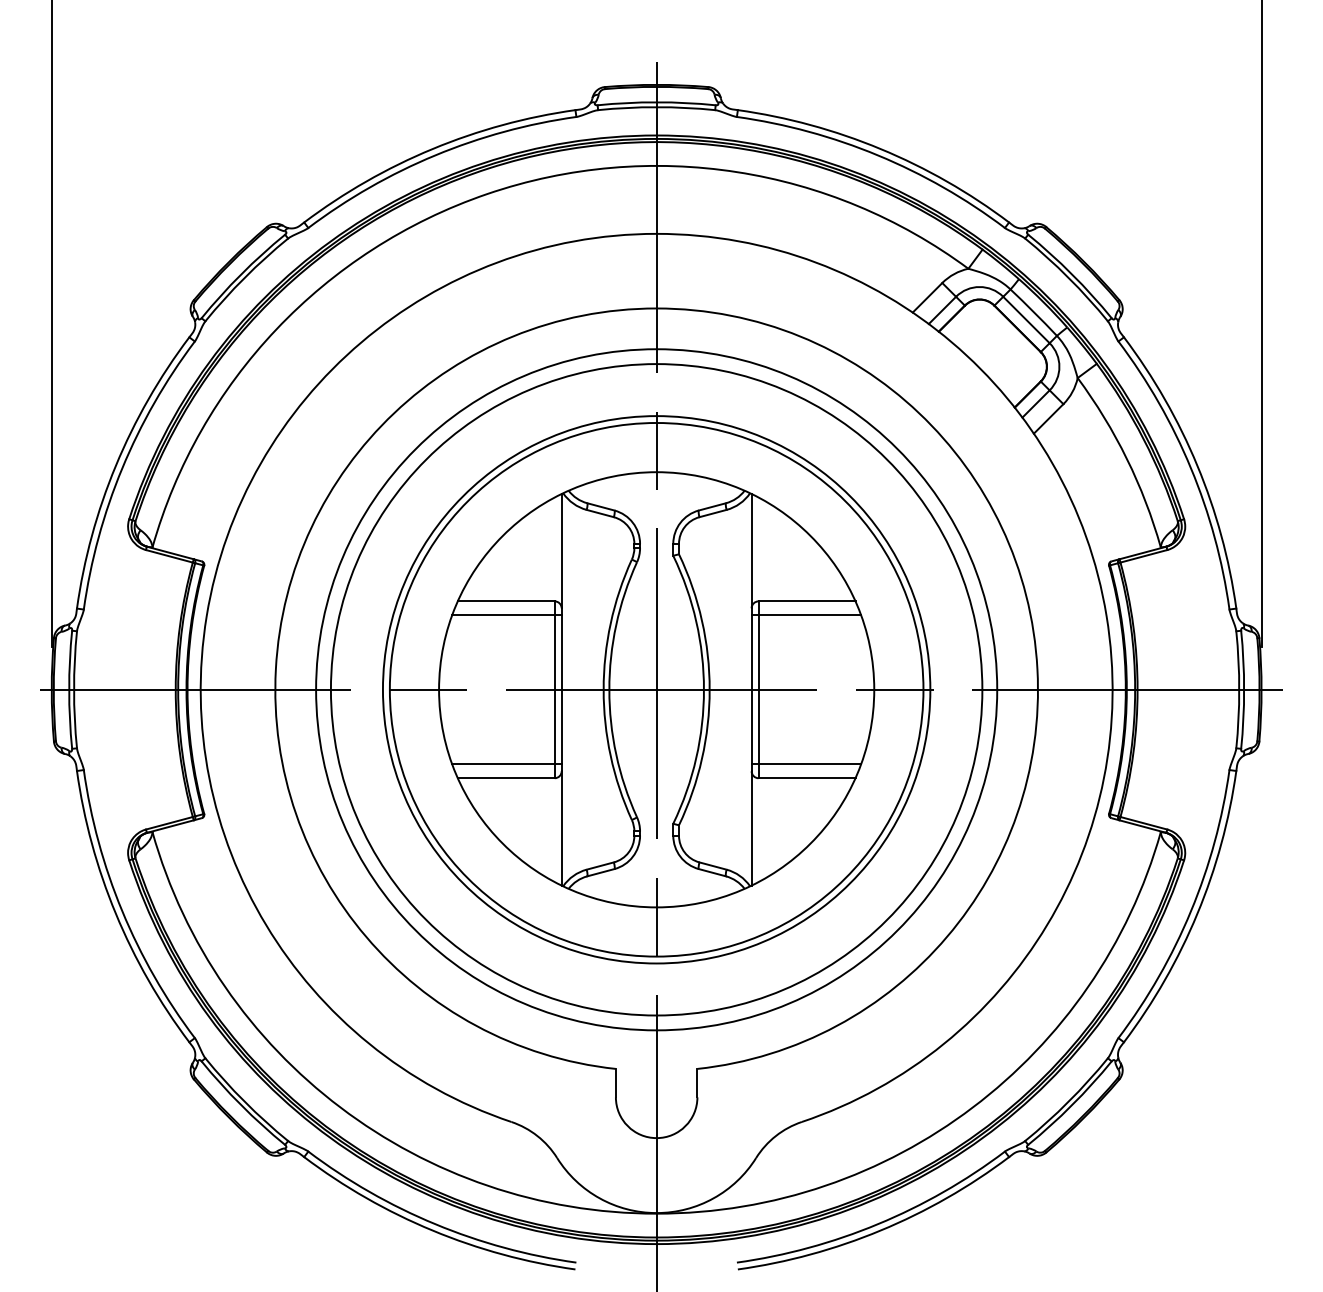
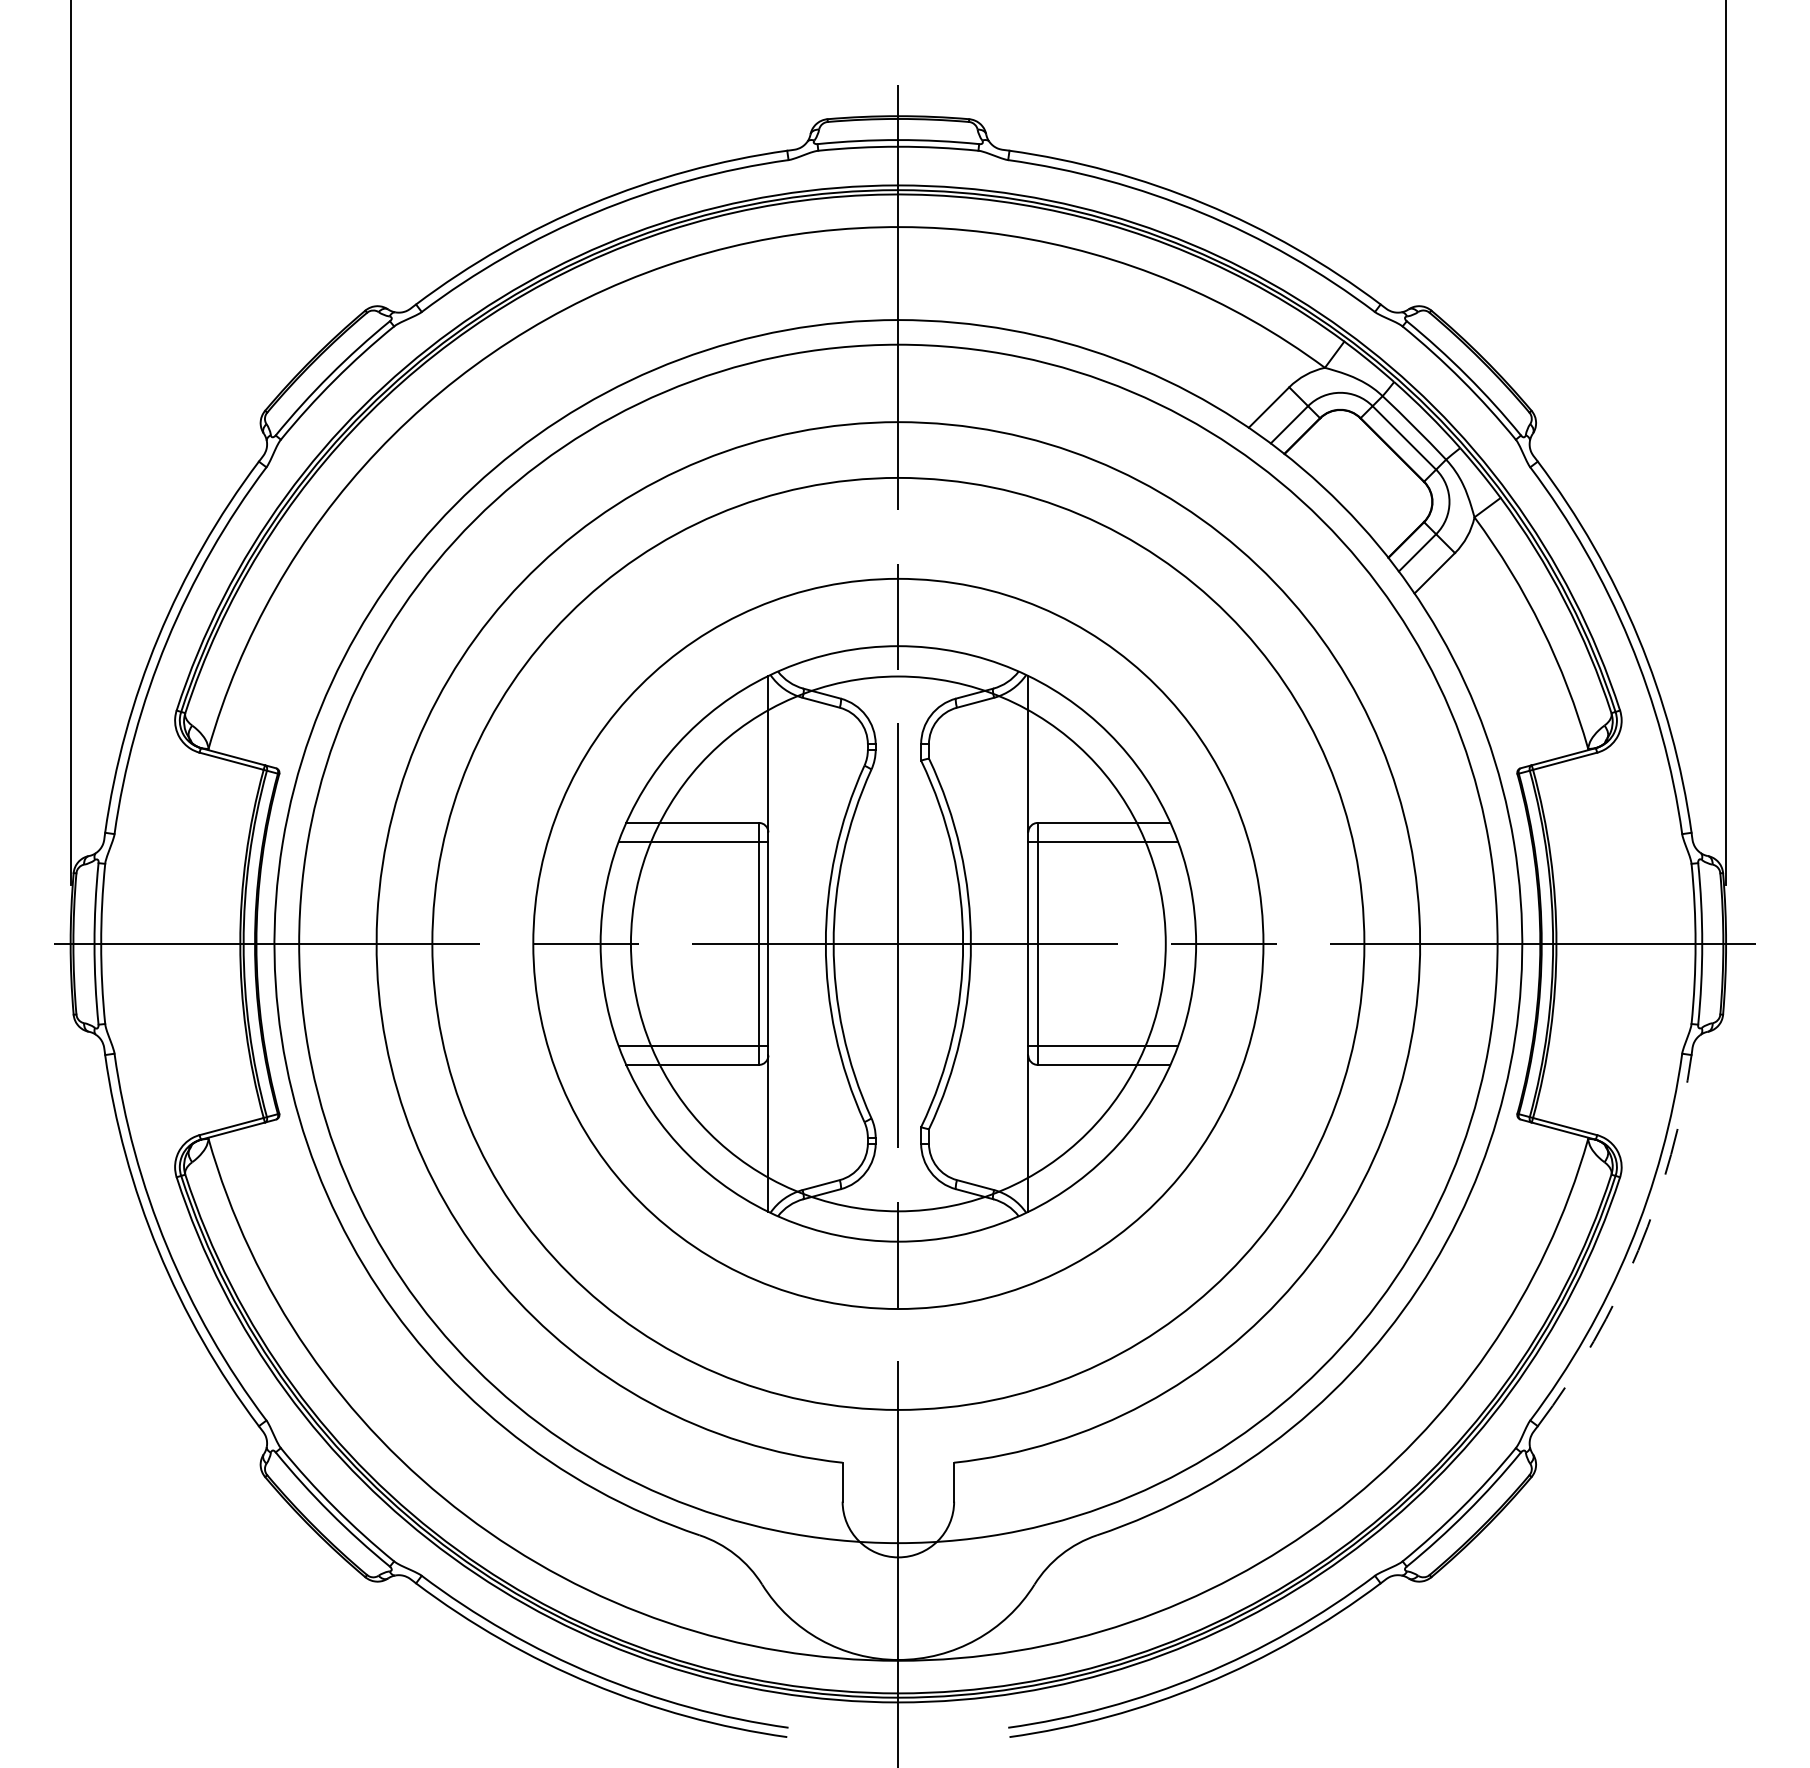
circle: (656, 689) -> (897, 943), size x1.6
circle: (656, 689) -> (898, 943), size x0.6
arc: (1197, 913) -> (1638, 1250), solid -> dashed

